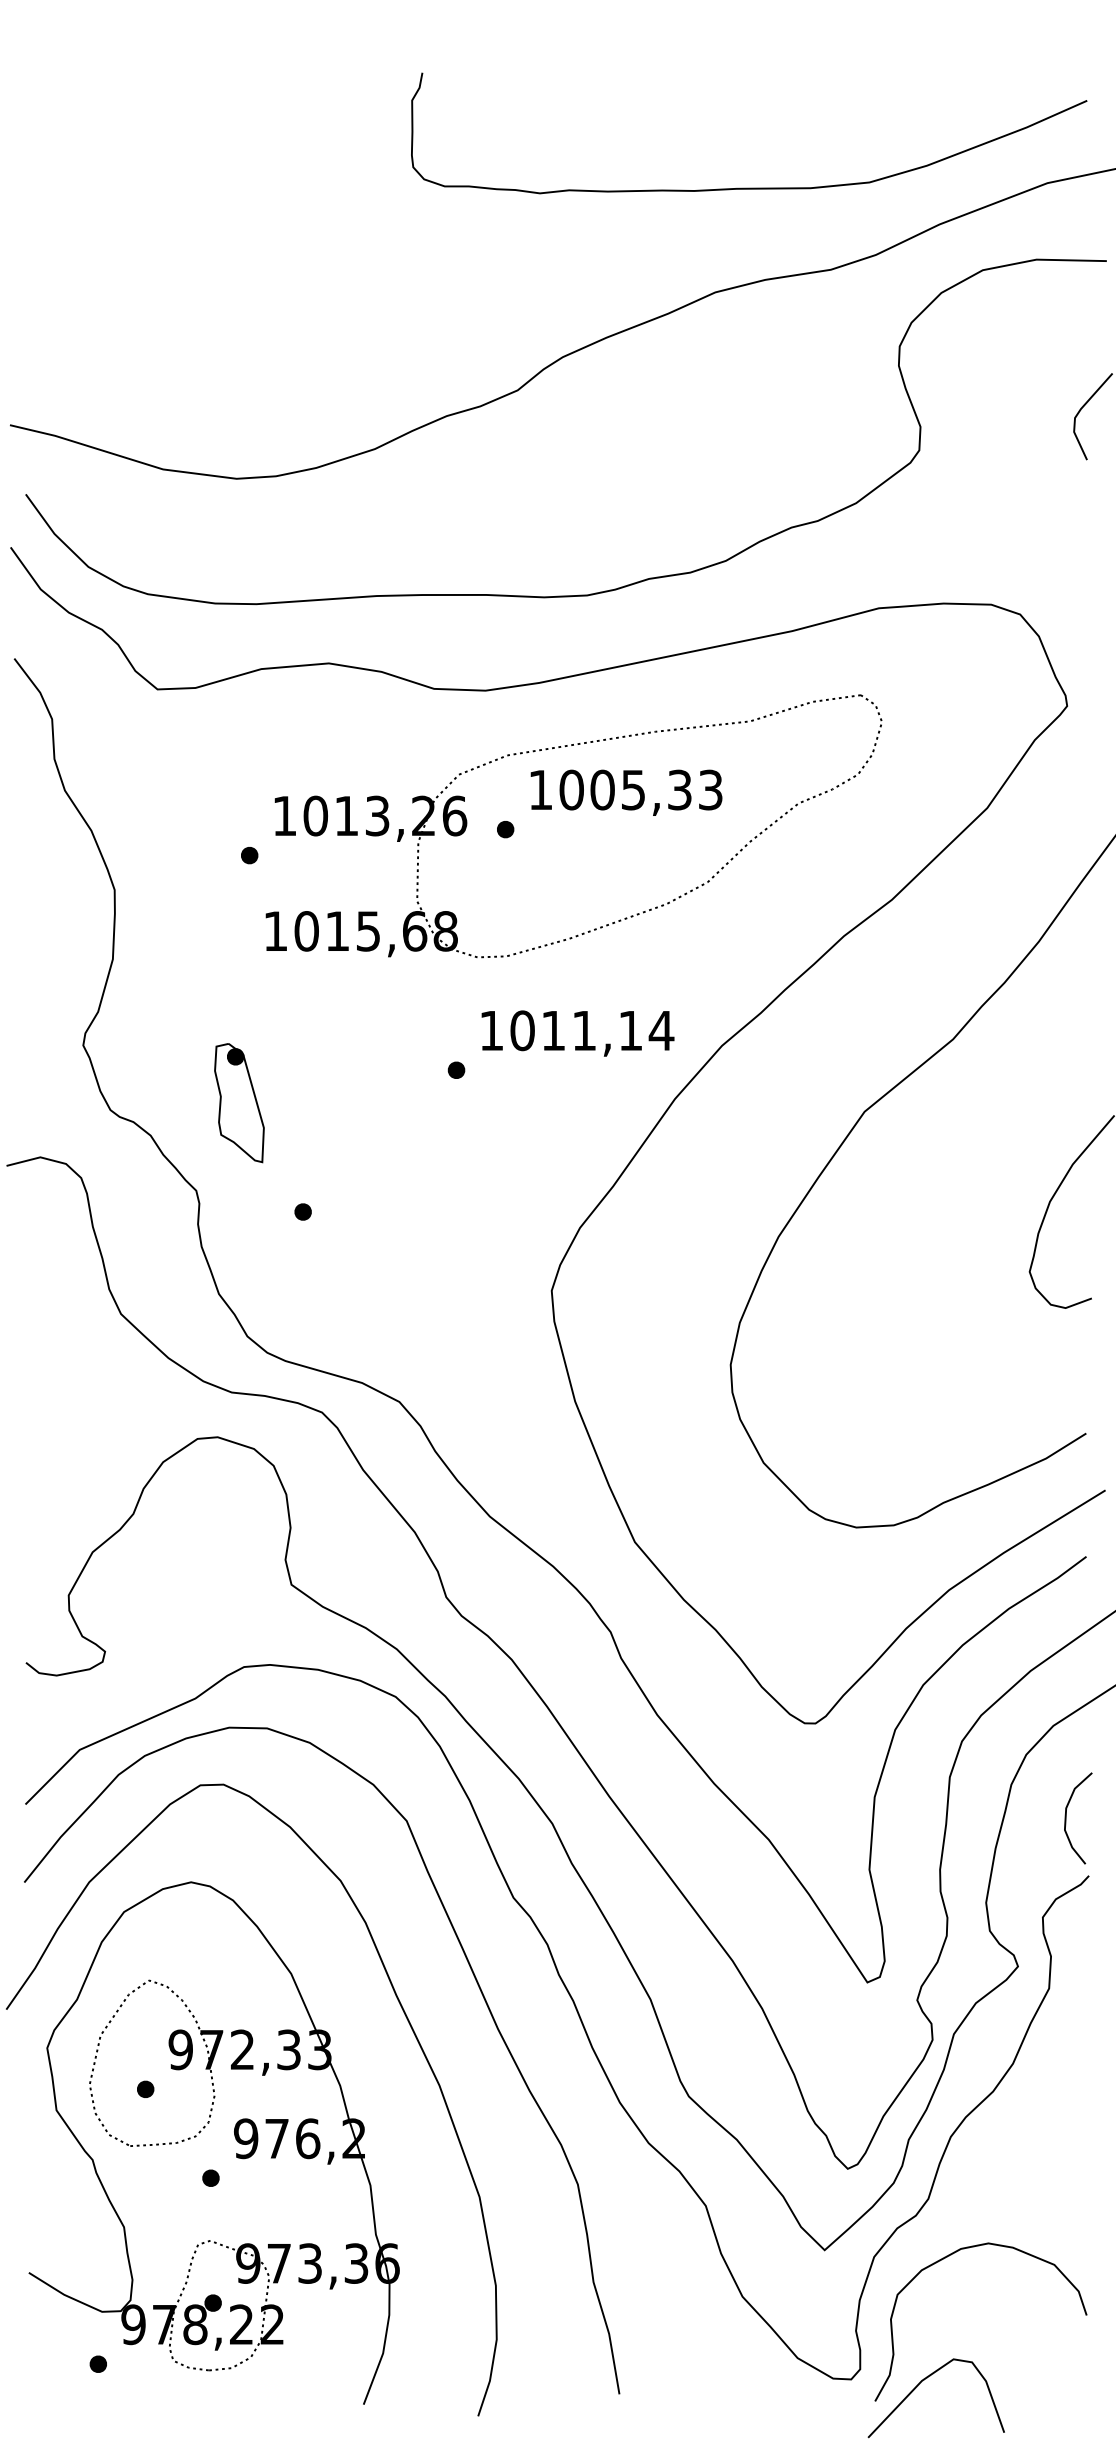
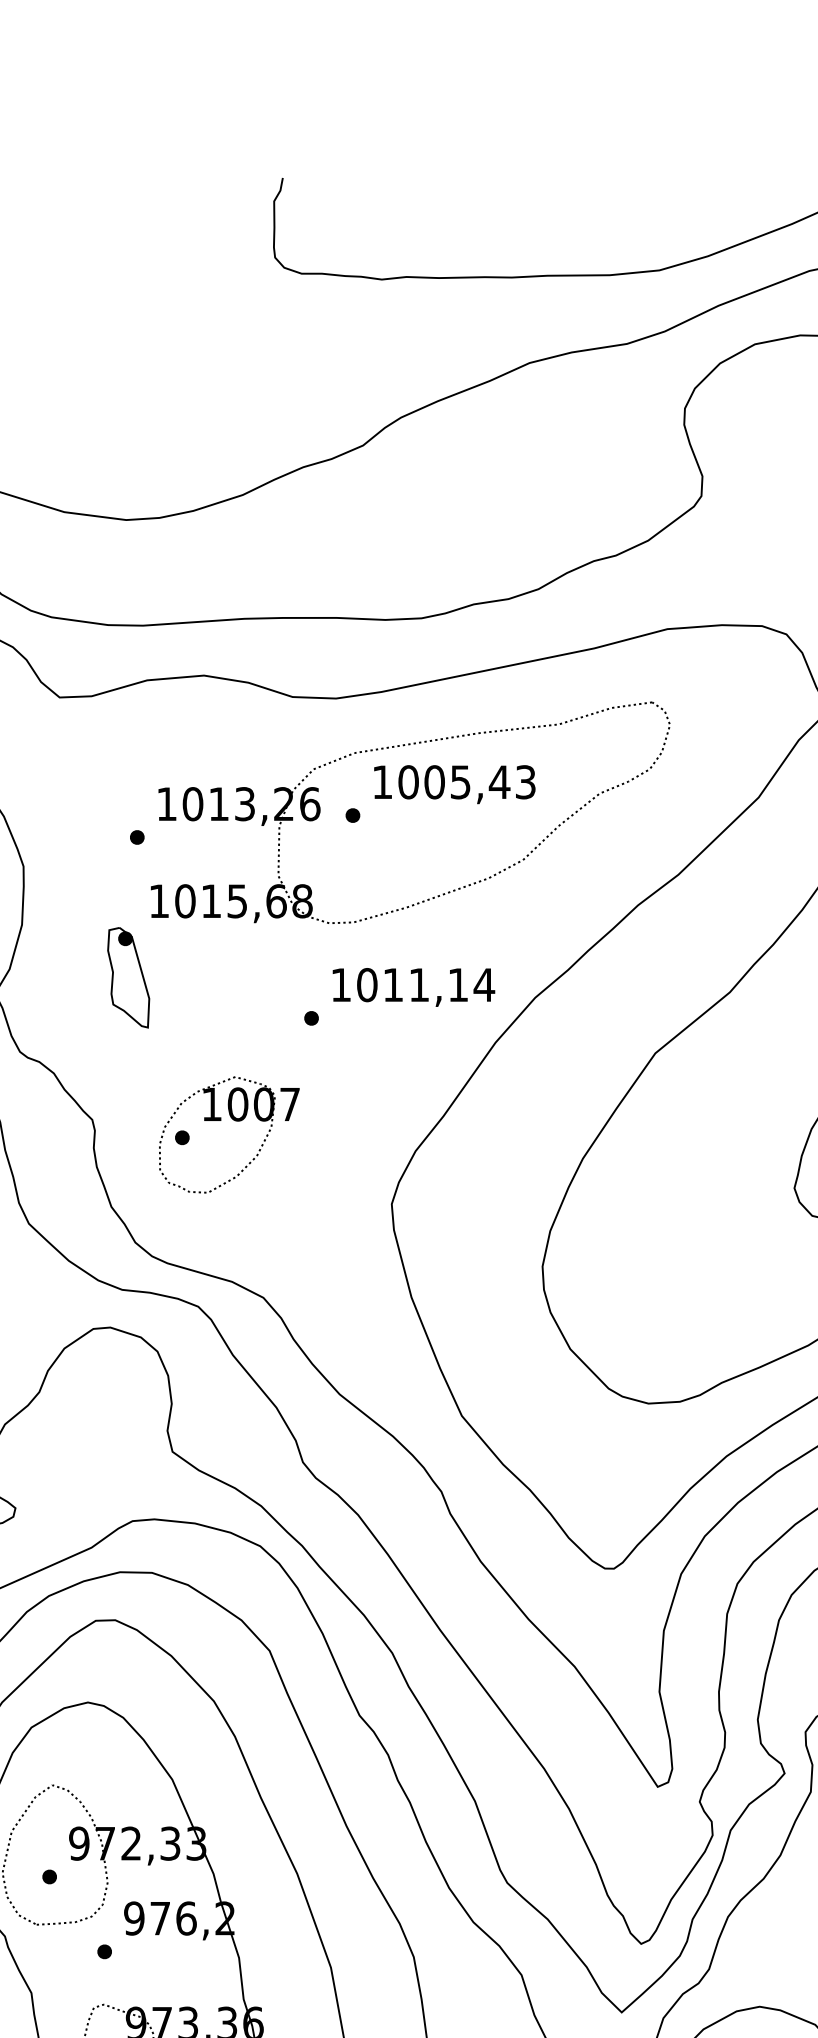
text: (679, 789) -> (499, 781), 1005,33 -> 1005,43
part: (239, 1103) -> (128, 978), moved
part: (365, 1192) -> (234, 1121), added

